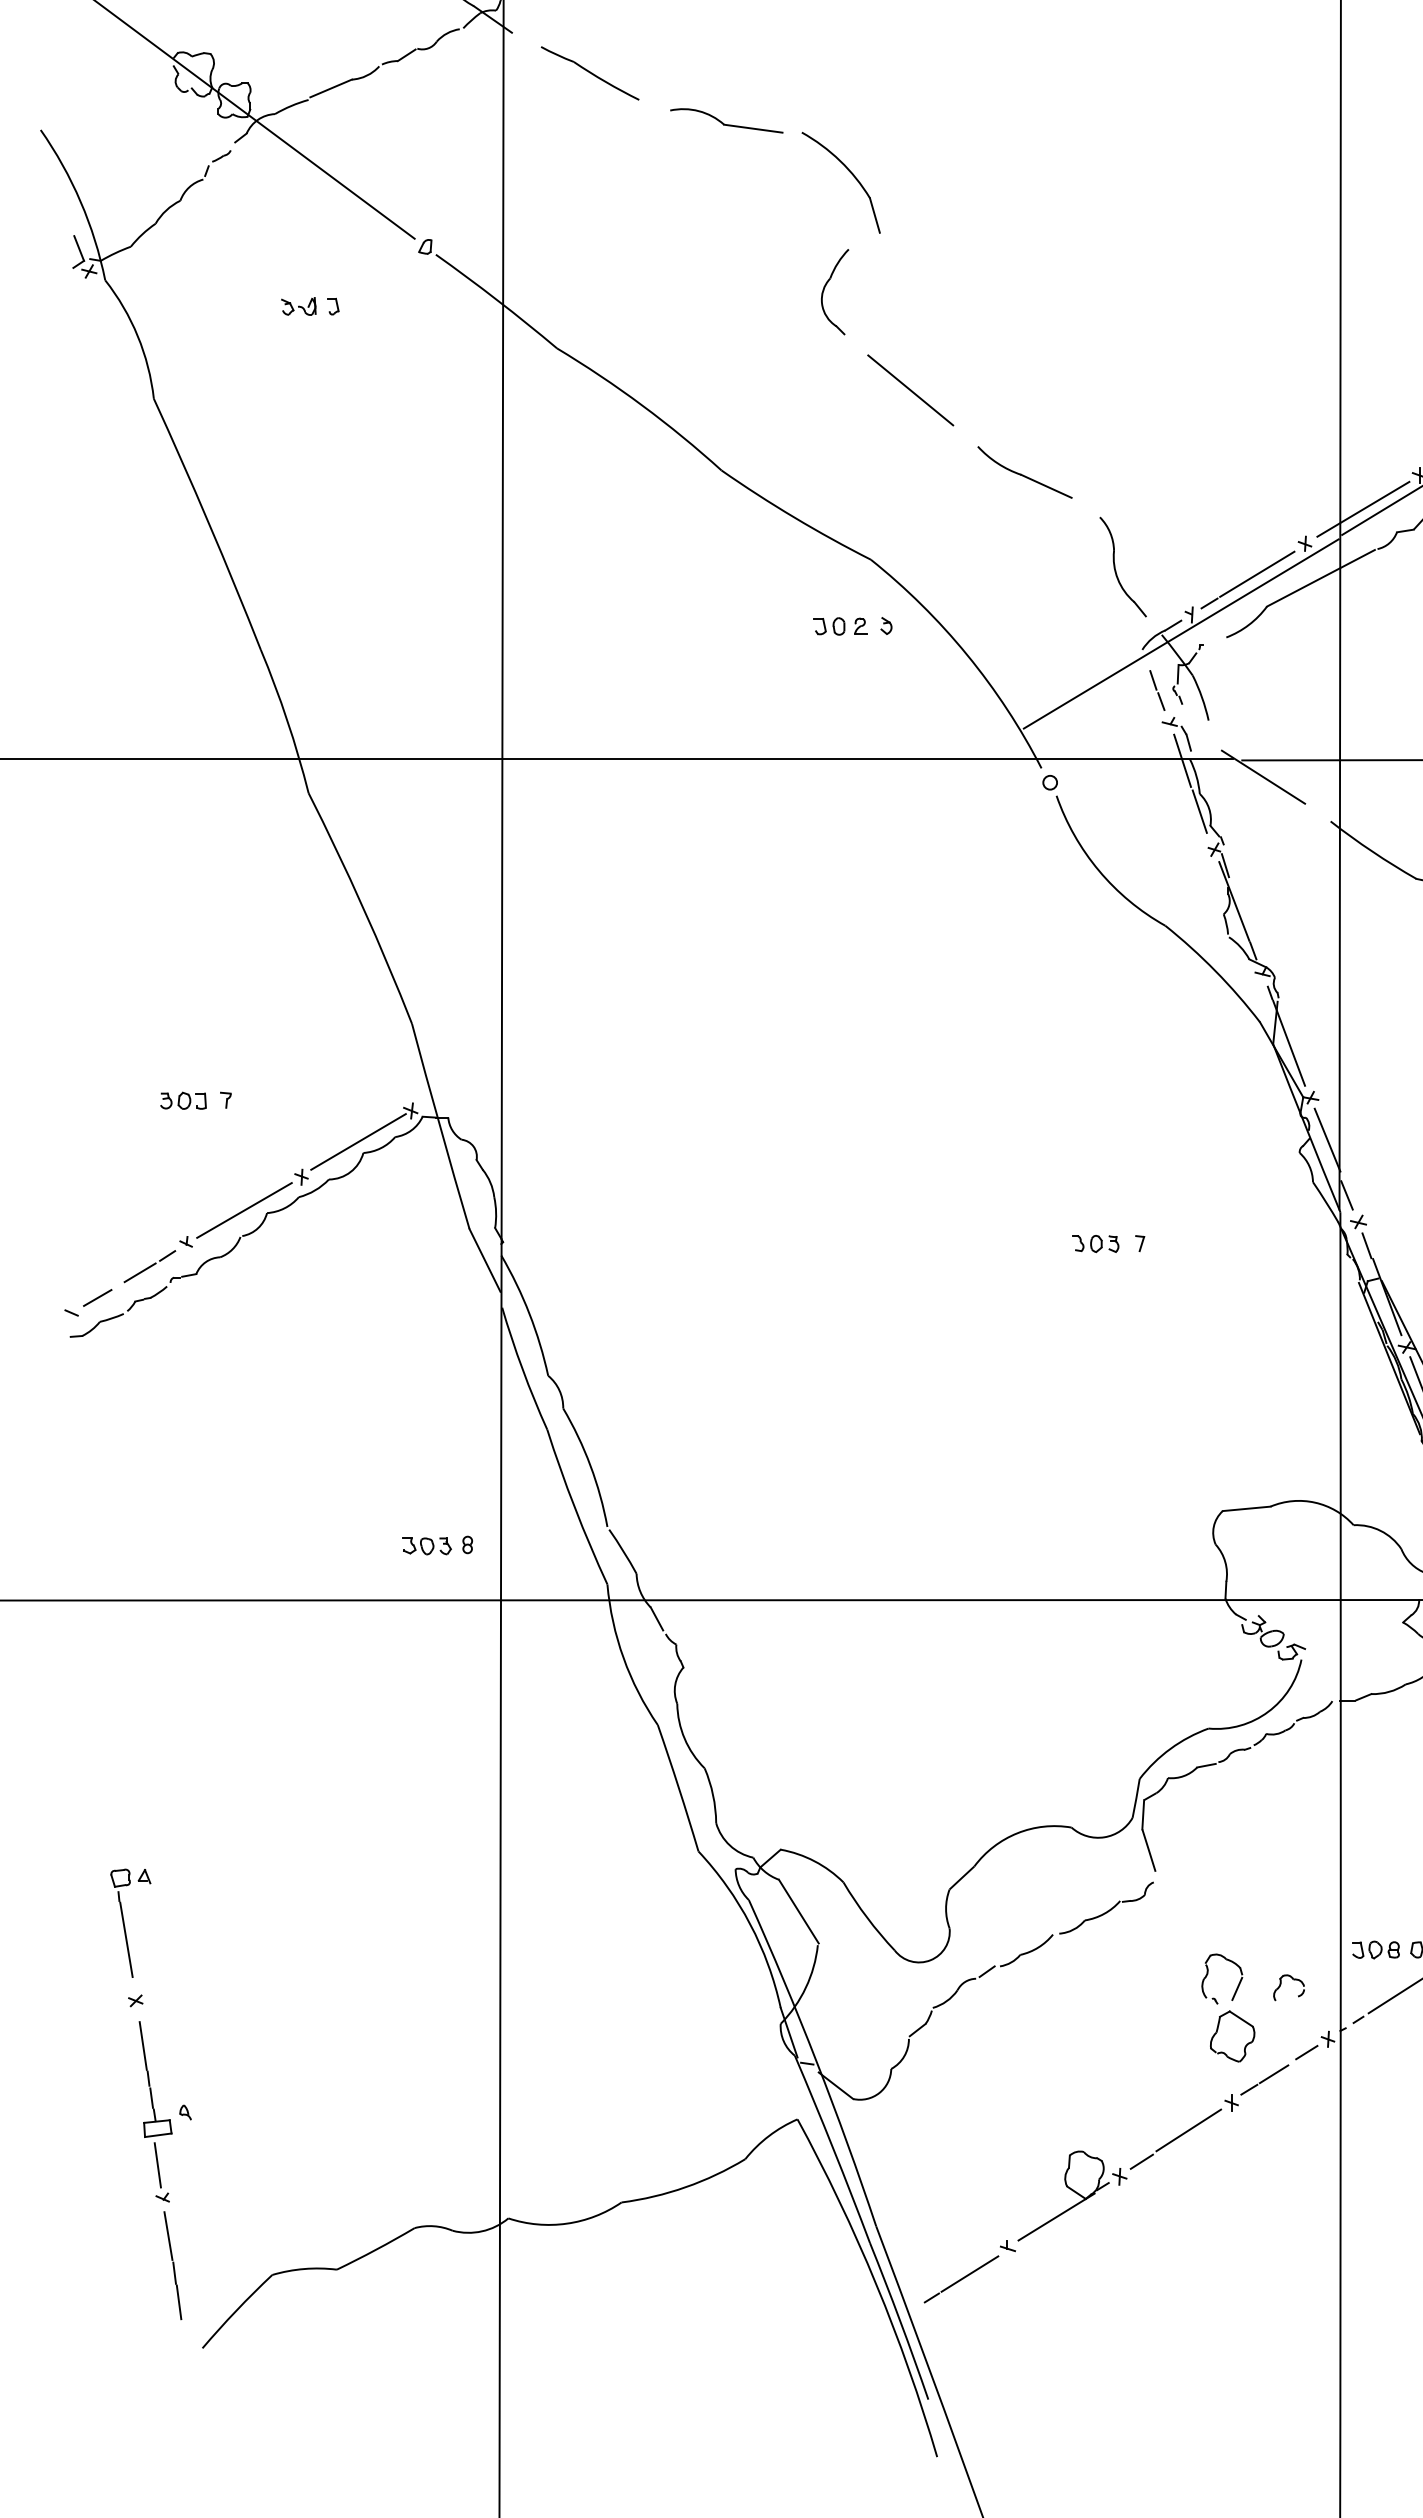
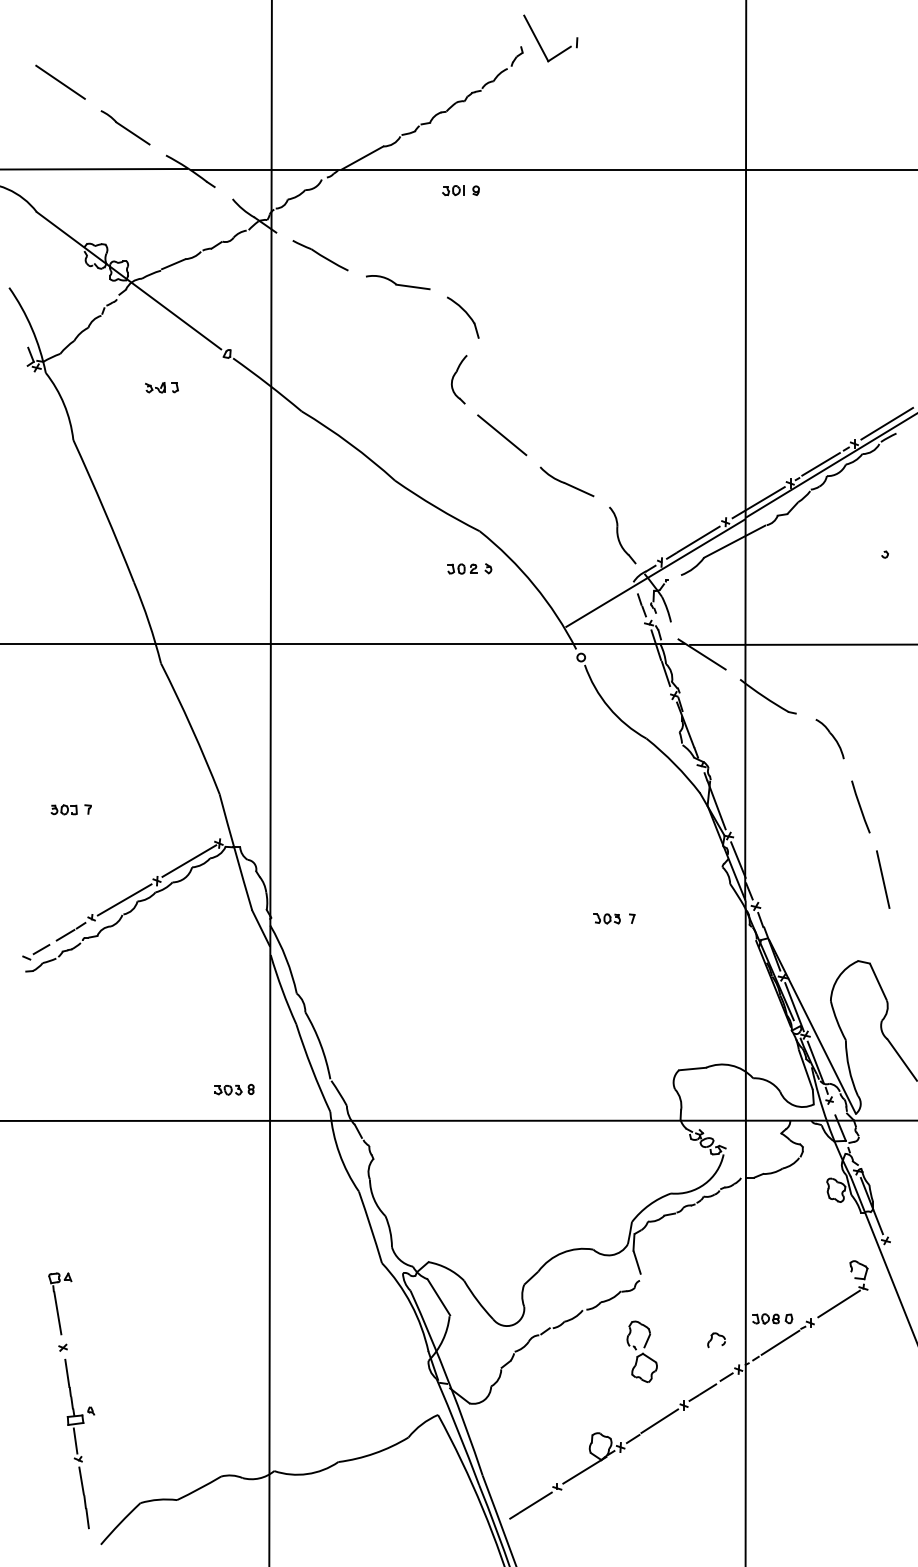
part: (842, 182) -> (463, 317), size x0.71
part: (194, 1100) -> (70, 809), moved
part: (1227, 2007) -> (641, 1351), moved

